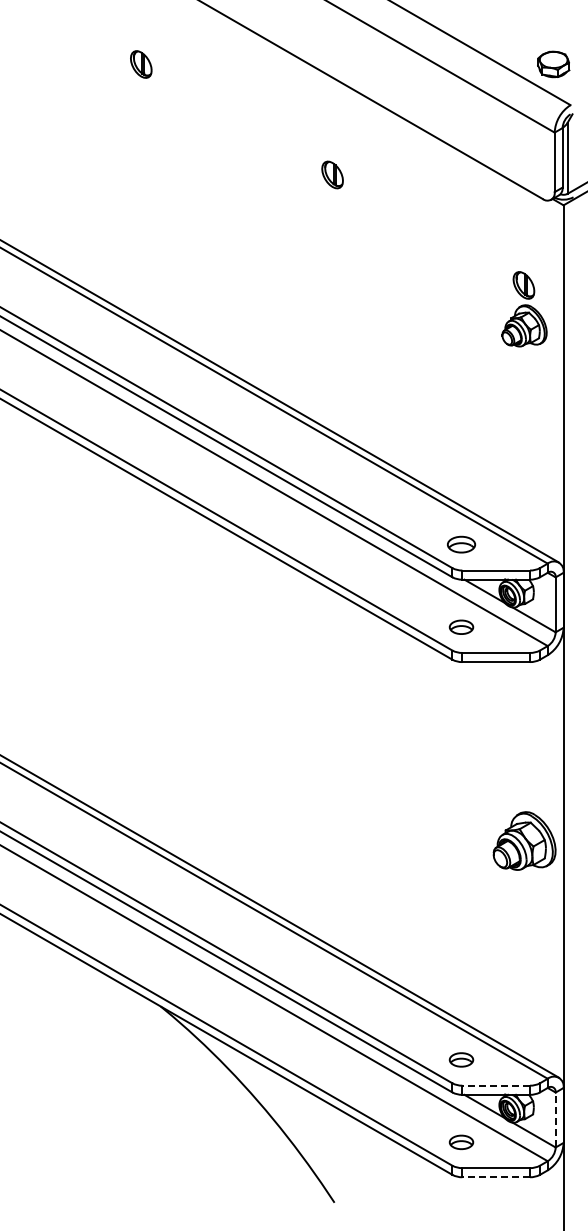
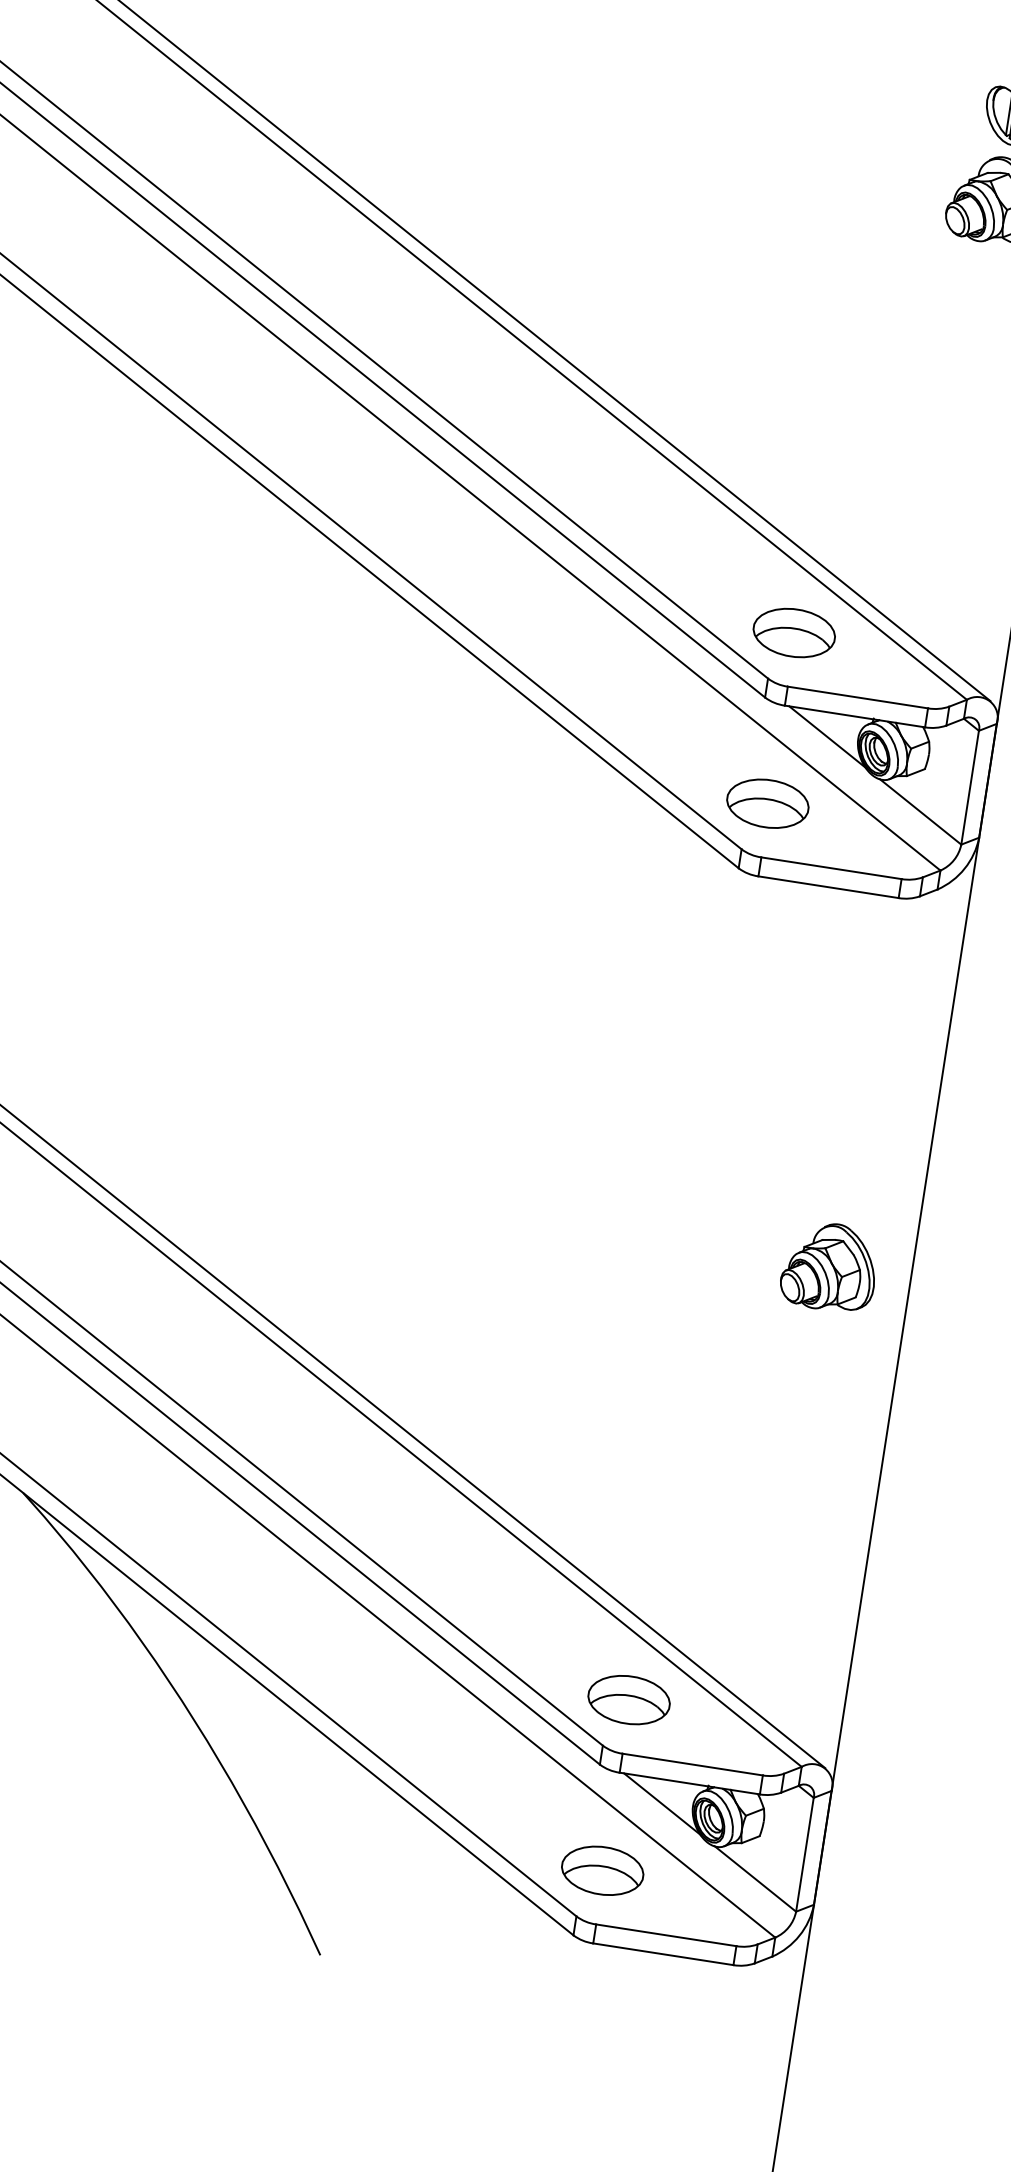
part: (461, 544) -> (794, 632), size x1.43
part: (461, 627) -> (767, 804), size x1.67
part: (524, 840) -> (829, 1265), size x0.71
part: (461, 1059) -> (629, 1699), size x1.67
line: (496, 1085) -> (693, 1764), dashed -> solid
line: (555, 1119) -> (804, 1853), dashed -> solid
part: (461, 1142) -> (602, 1871), size x1.67
line: (496, 1177) -> (663, 1954), dashed -> solid

